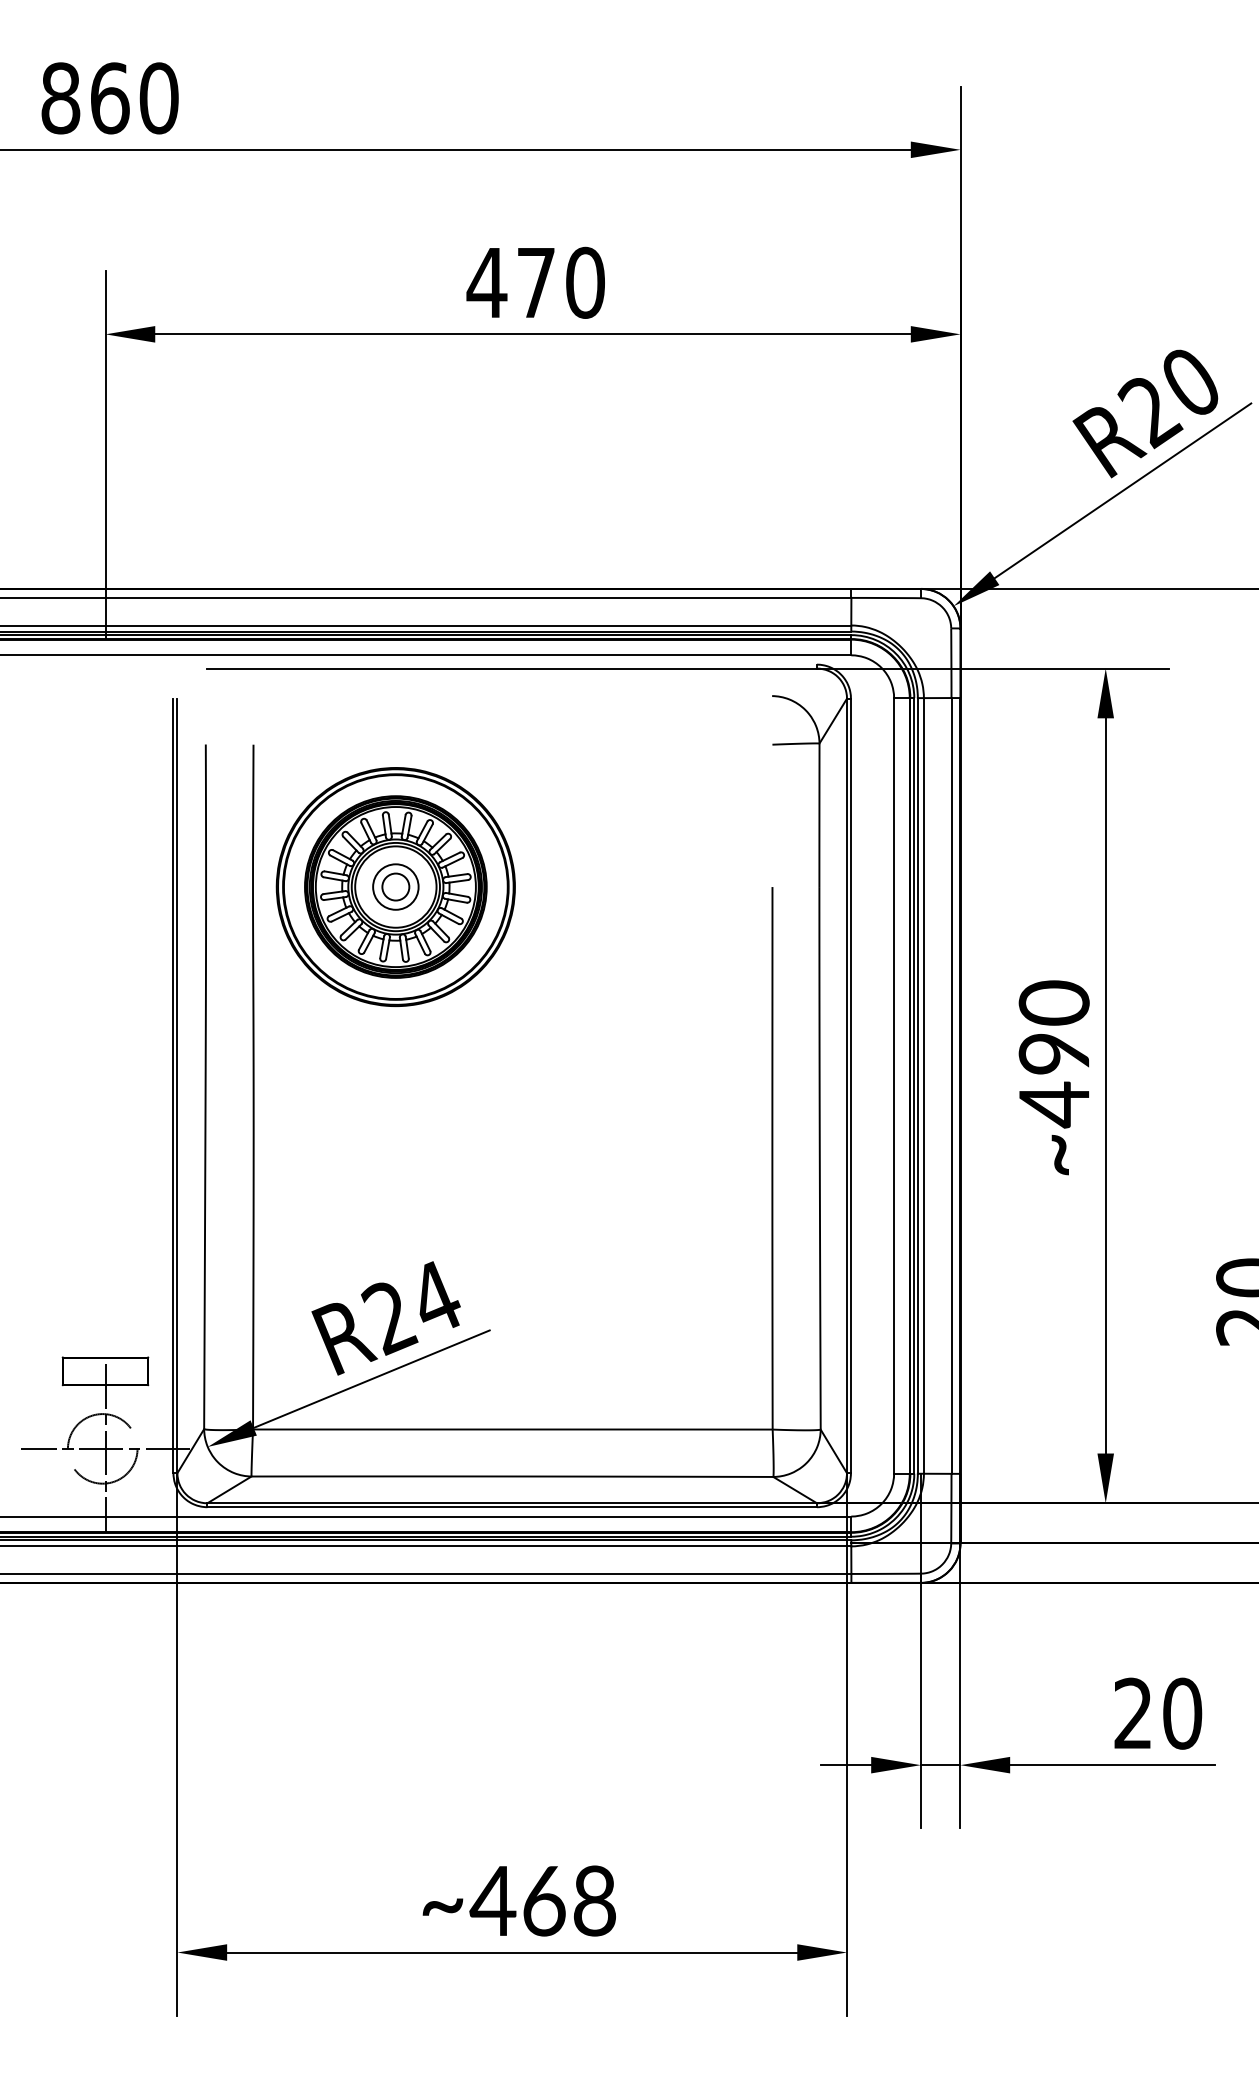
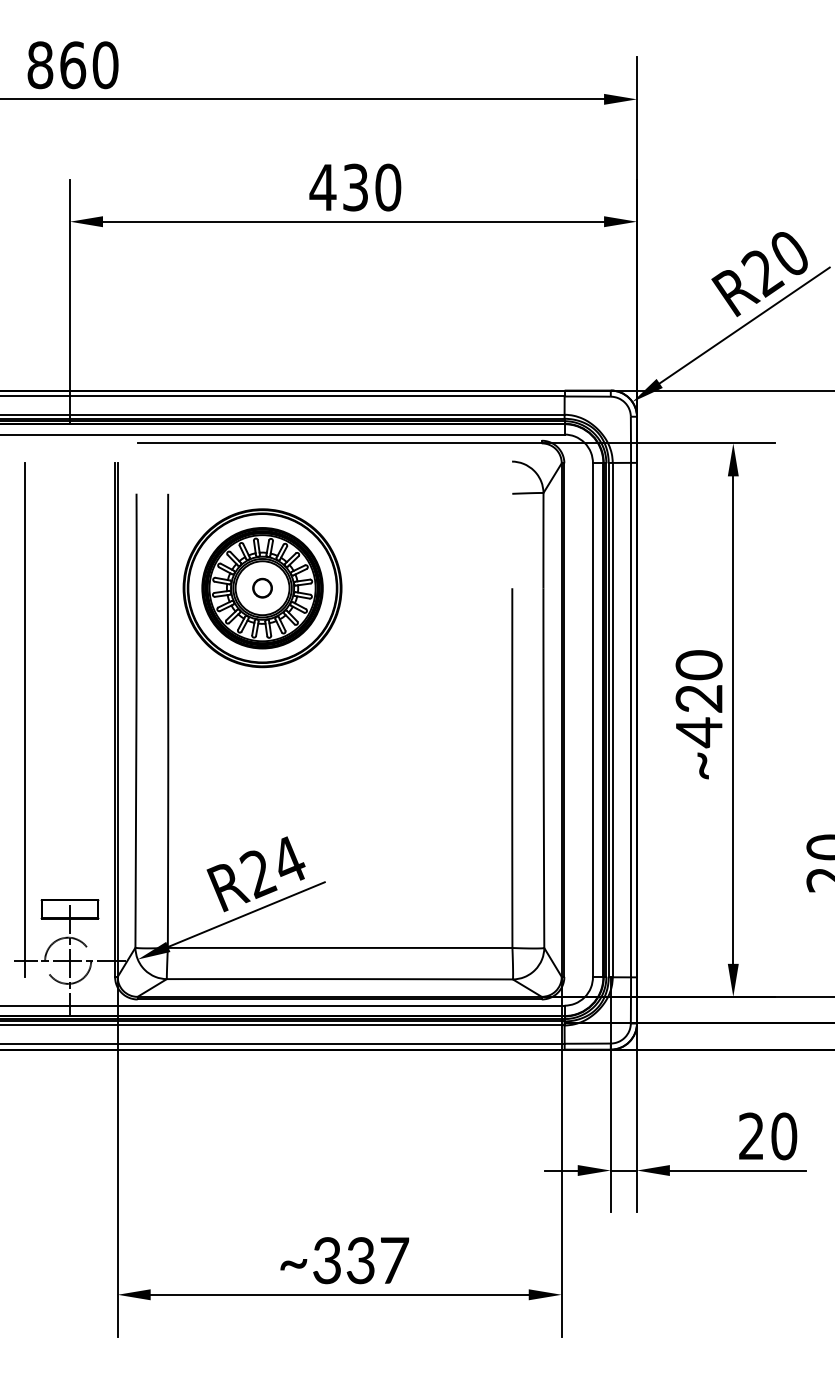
text: (536, 282) -> (355, 187), 470 -> 430
circle: (395, 885) -> (262, 587), size x0.62
text: (1054, 1053) -> (699, 698), ~490 -> ~420
line: (36, 1084) -> (24, 719), added
text: (543, 1900) -> (360, 1260), ~468 -> ~337

